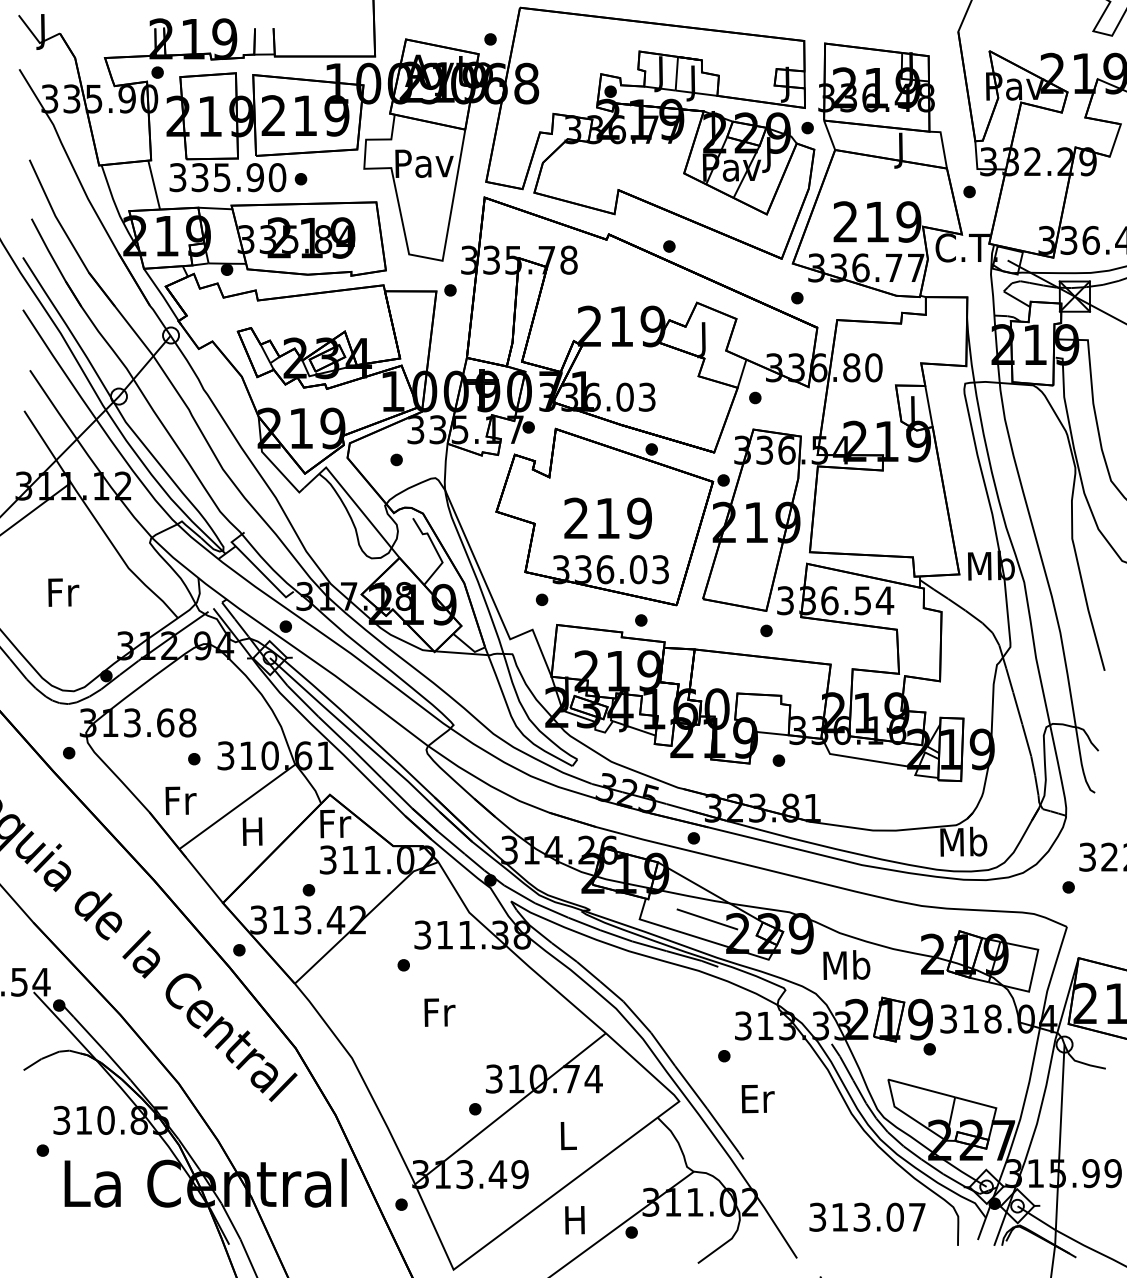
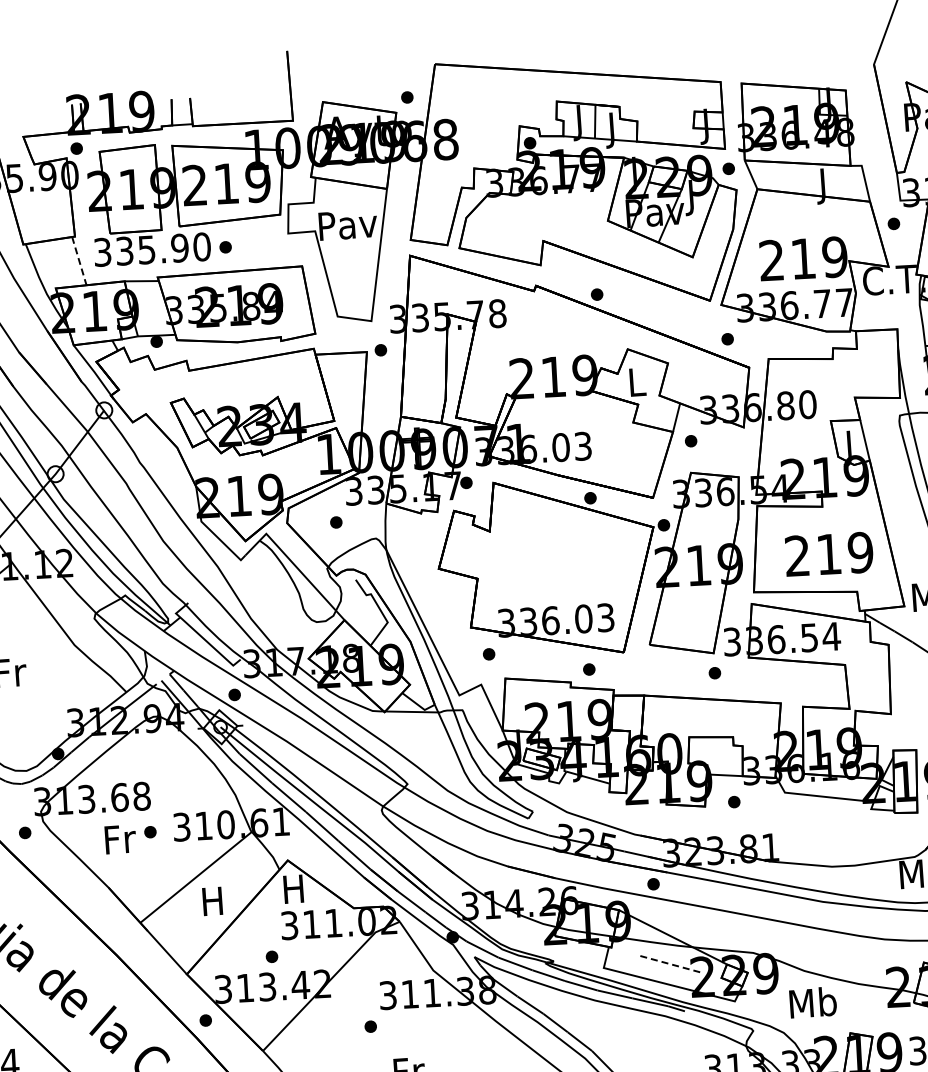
line: (154, 185) -> (79, 261), solid -> dashed
text: (705, 340) -> (638, 386), J -> L
text: (607, 518) -> (828, 554), moved
text: (180, 800) -> (119, 839), moved
text: (335, 823) -> (294, 888), Fr -> H
line: (707, 919) -> (671, 964), solid -> dashed

